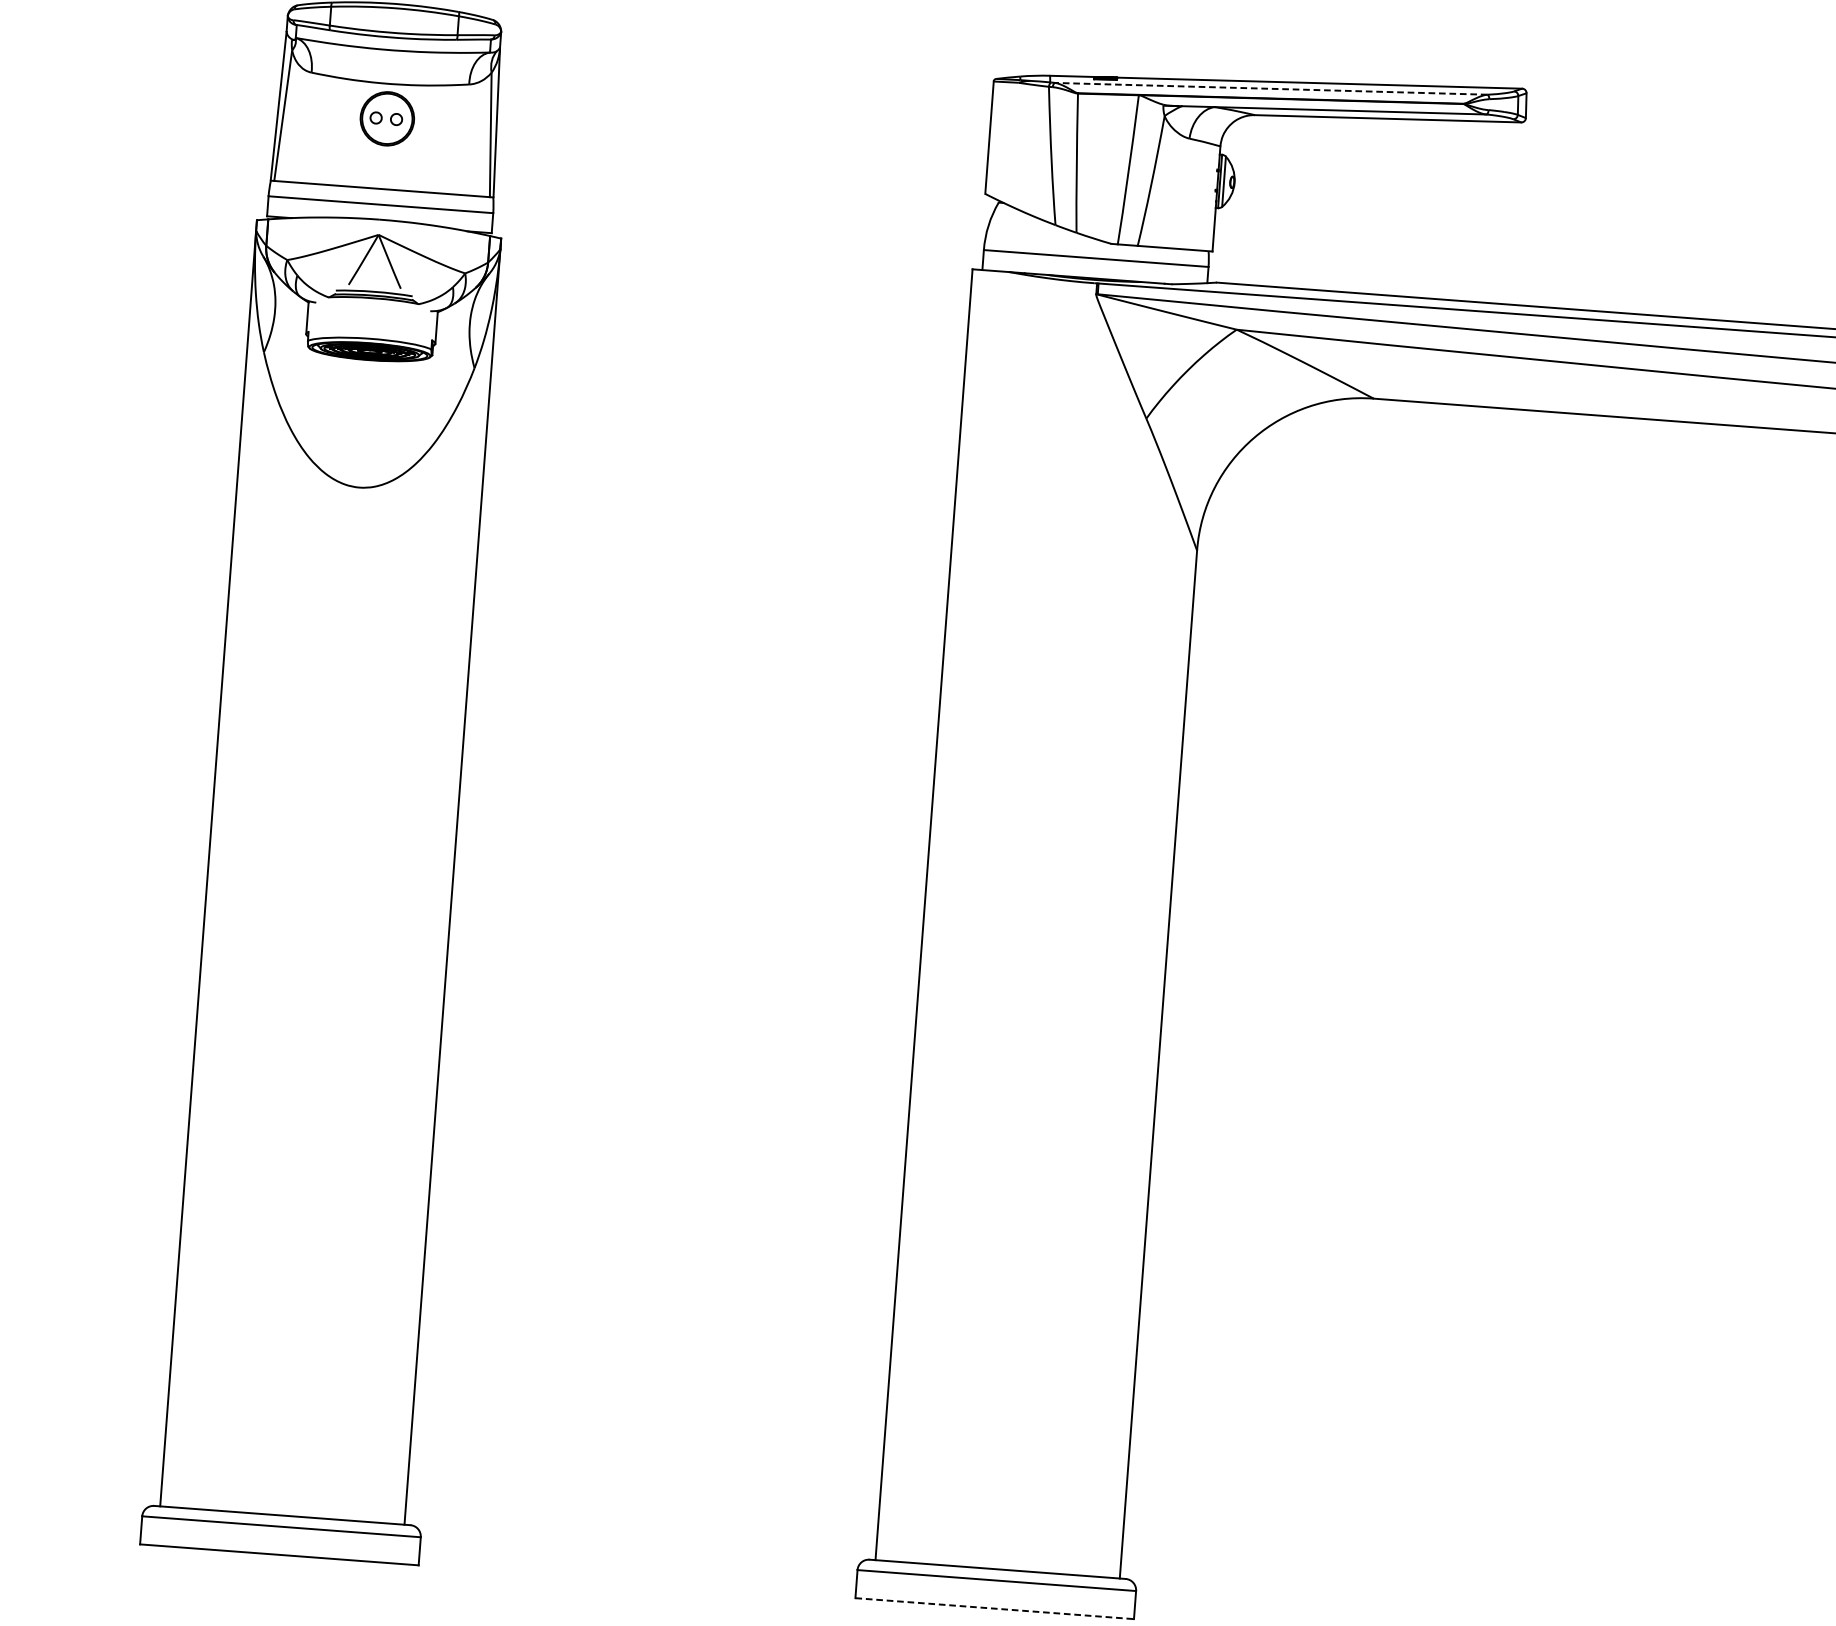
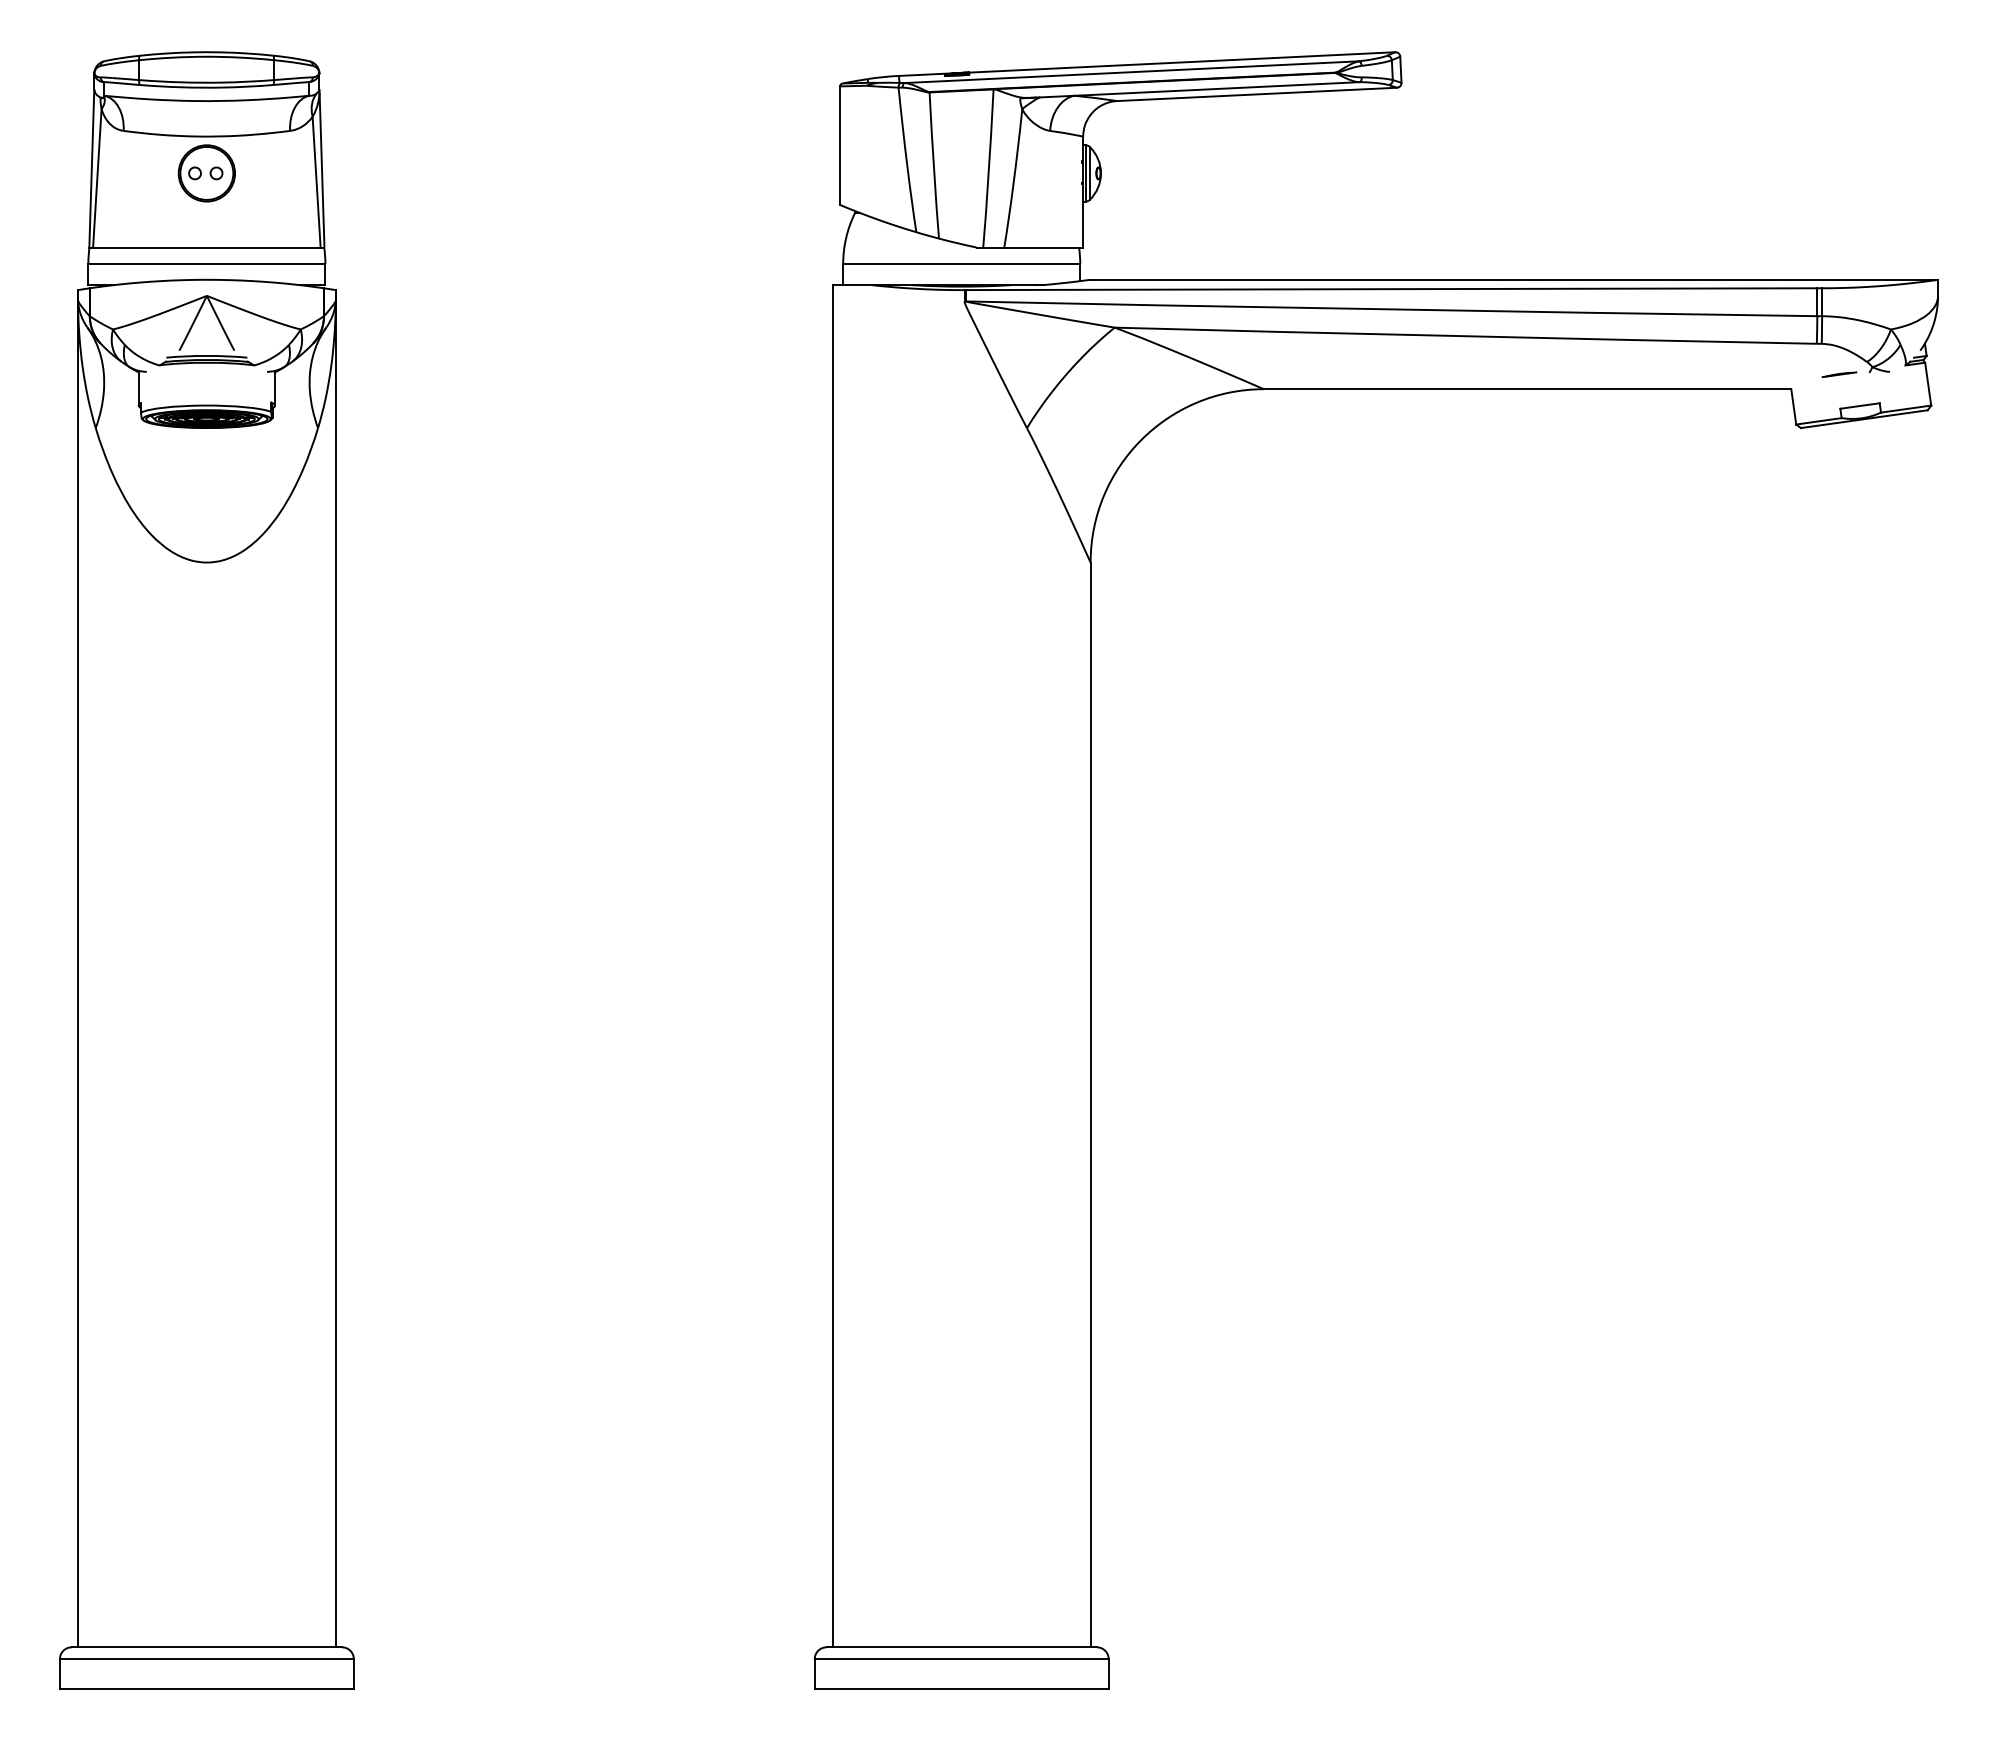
line: (1270, 89) -> (1131, 72), dashed -> solid
line: (994, 1608) -> (961, 1688), dashed -> solid

